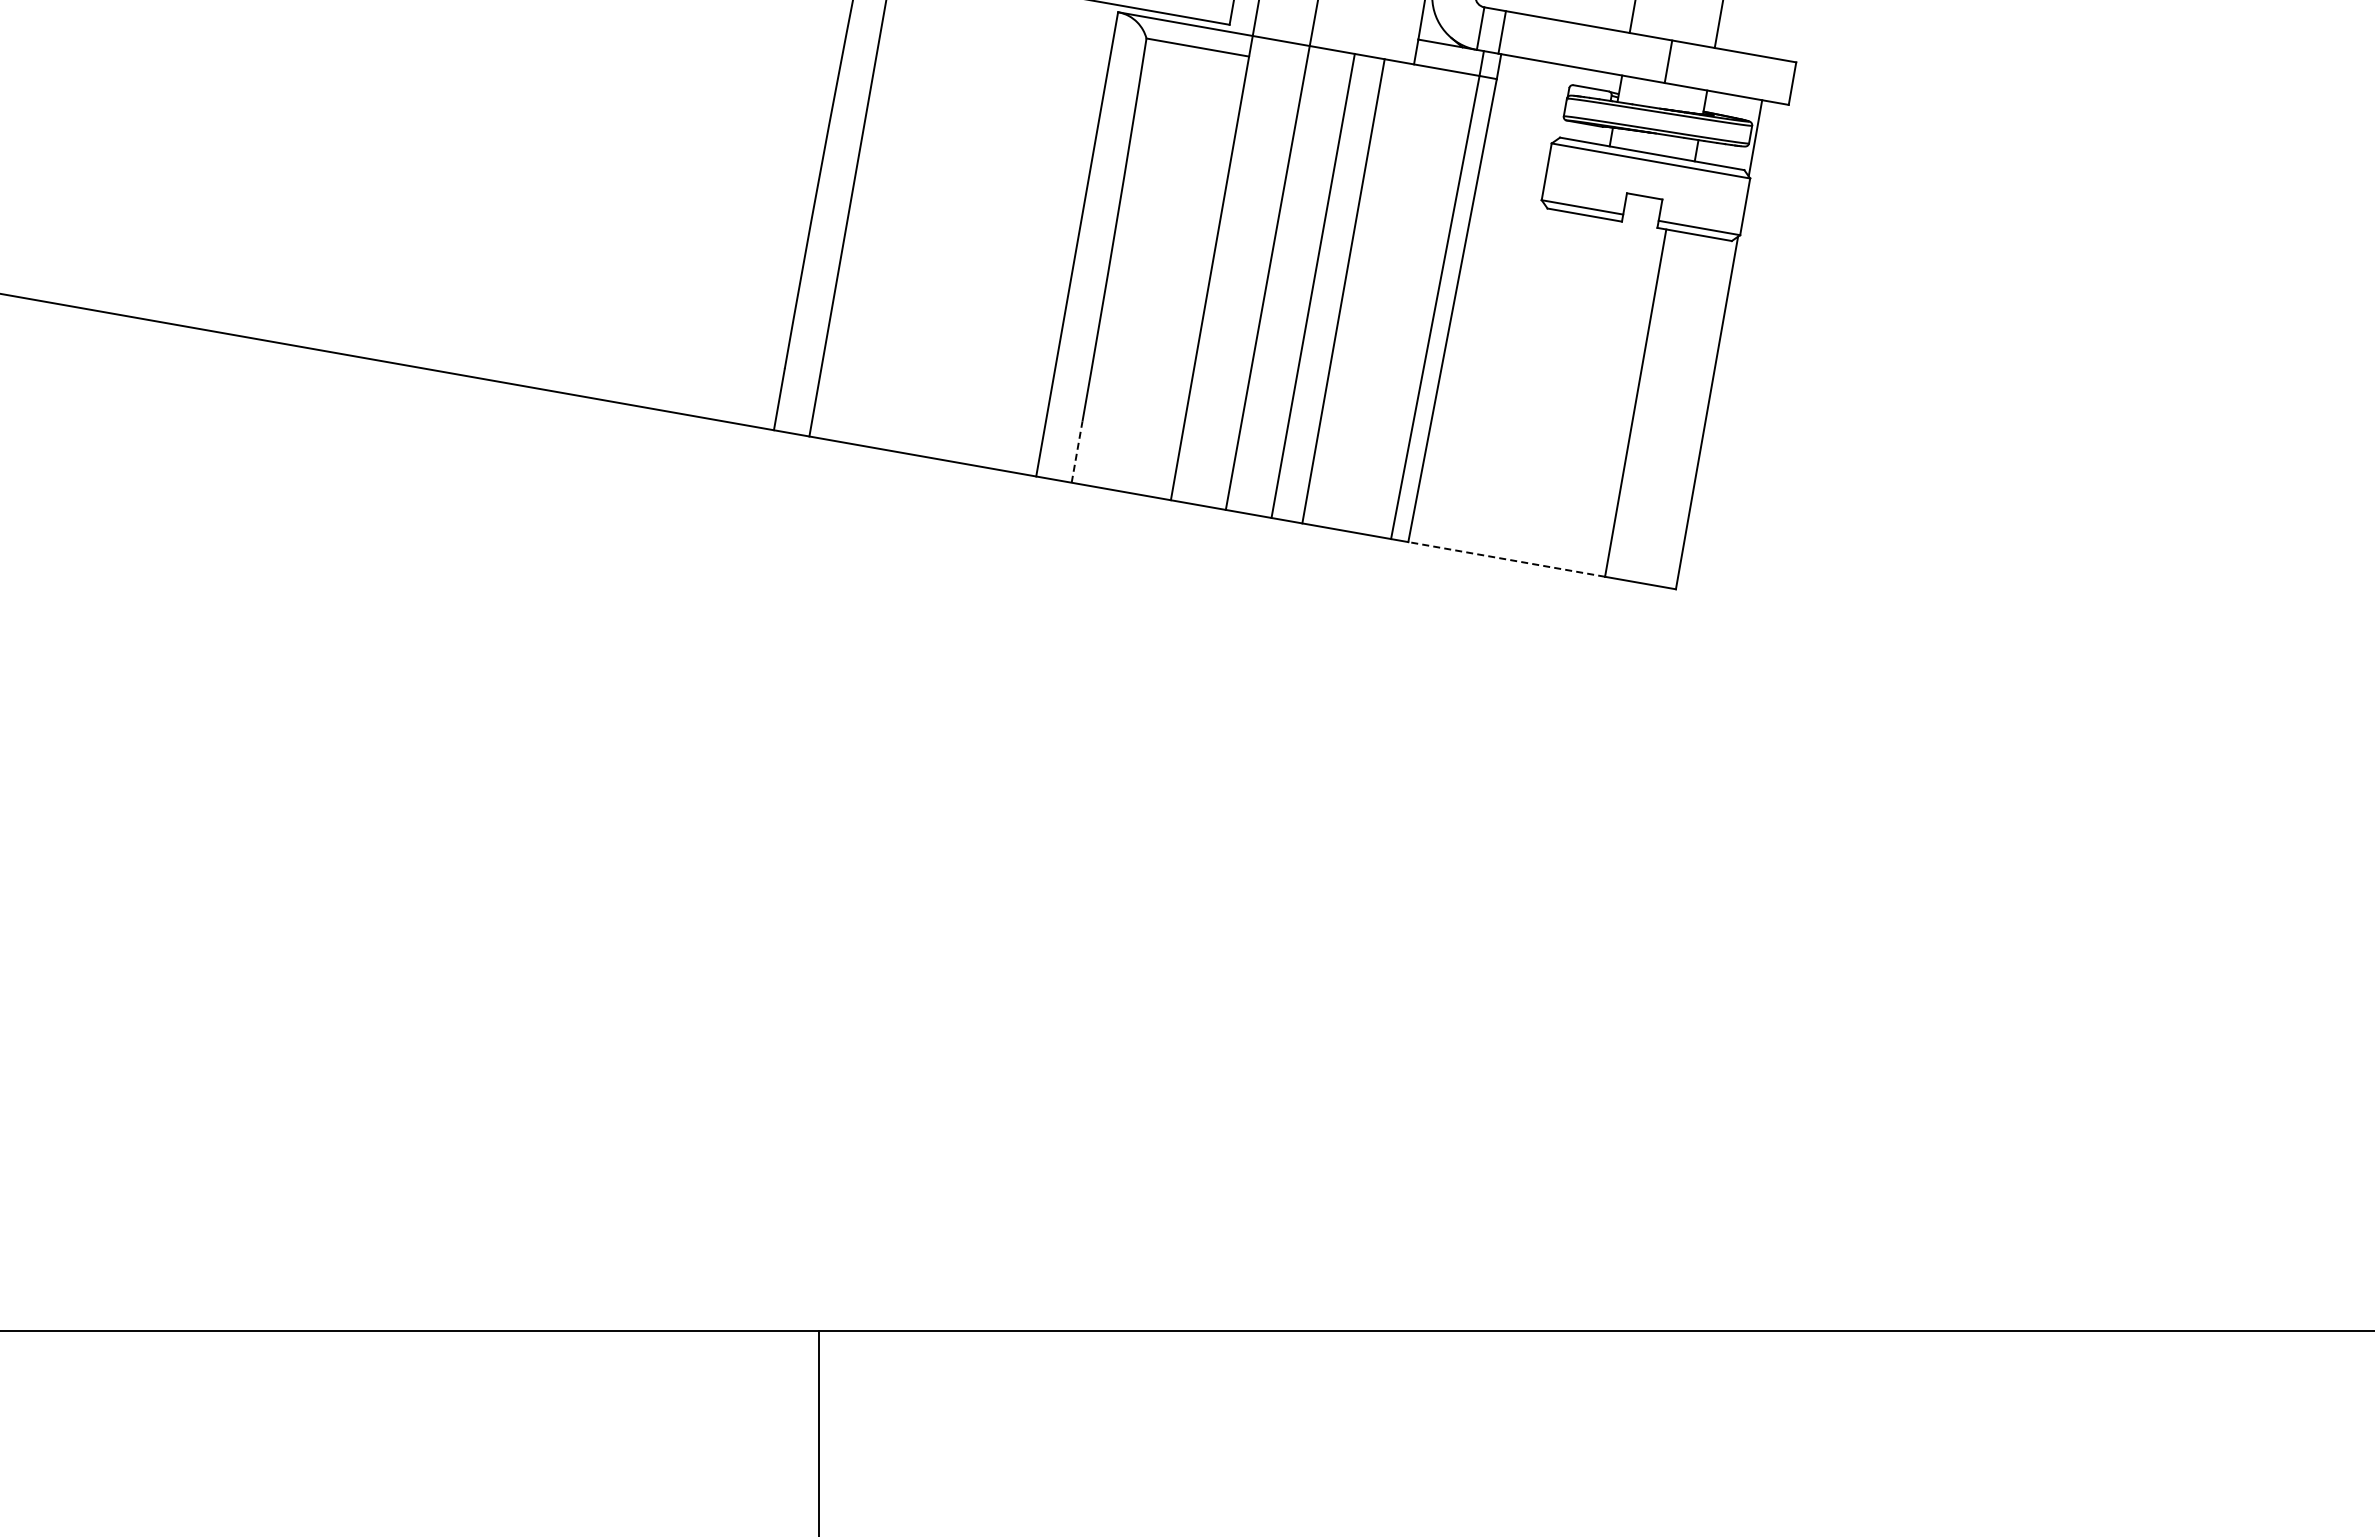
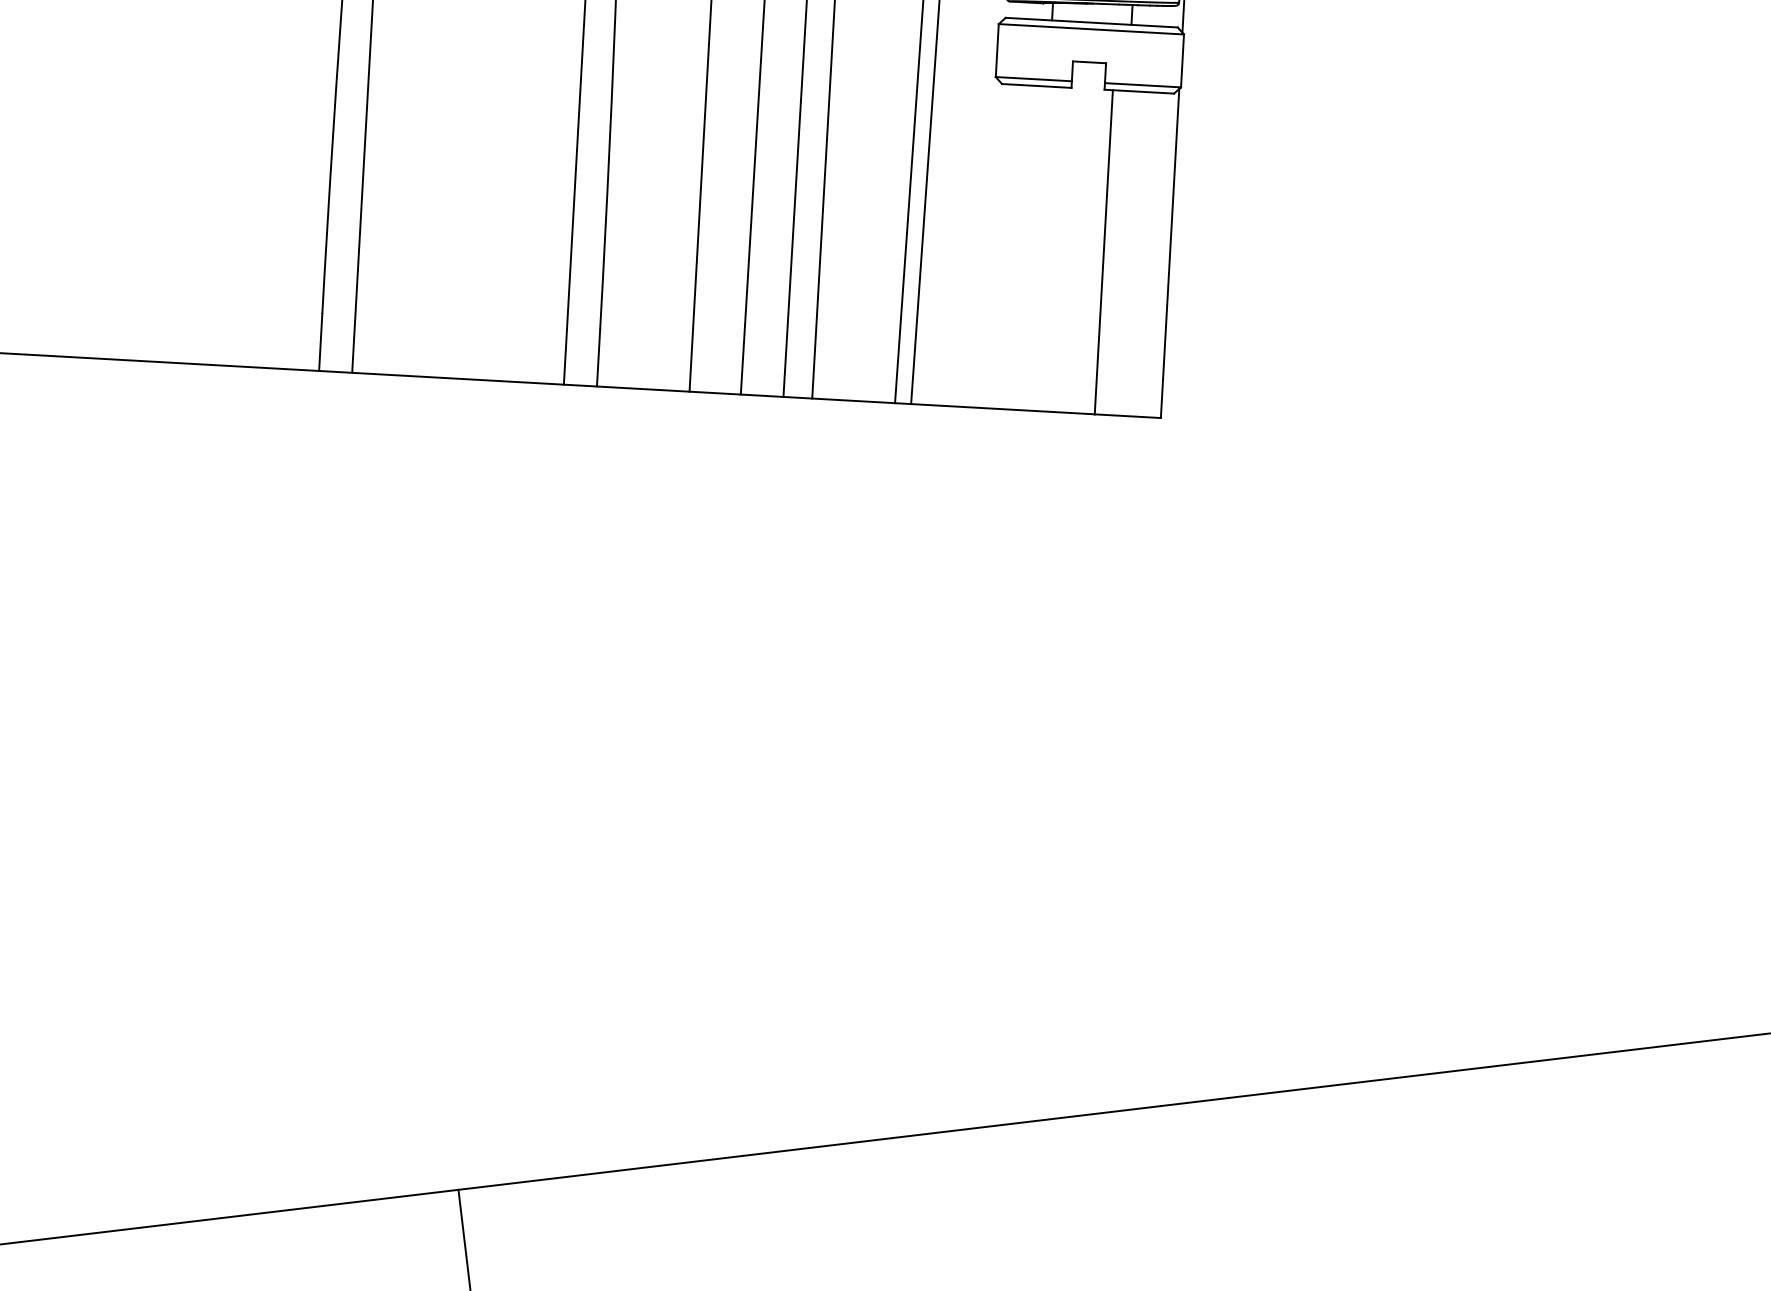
line: (1077, 451) -> (598, 357), dashed -> solid
line: (1506, 559) -> (1002, 409), dashed -> solid

